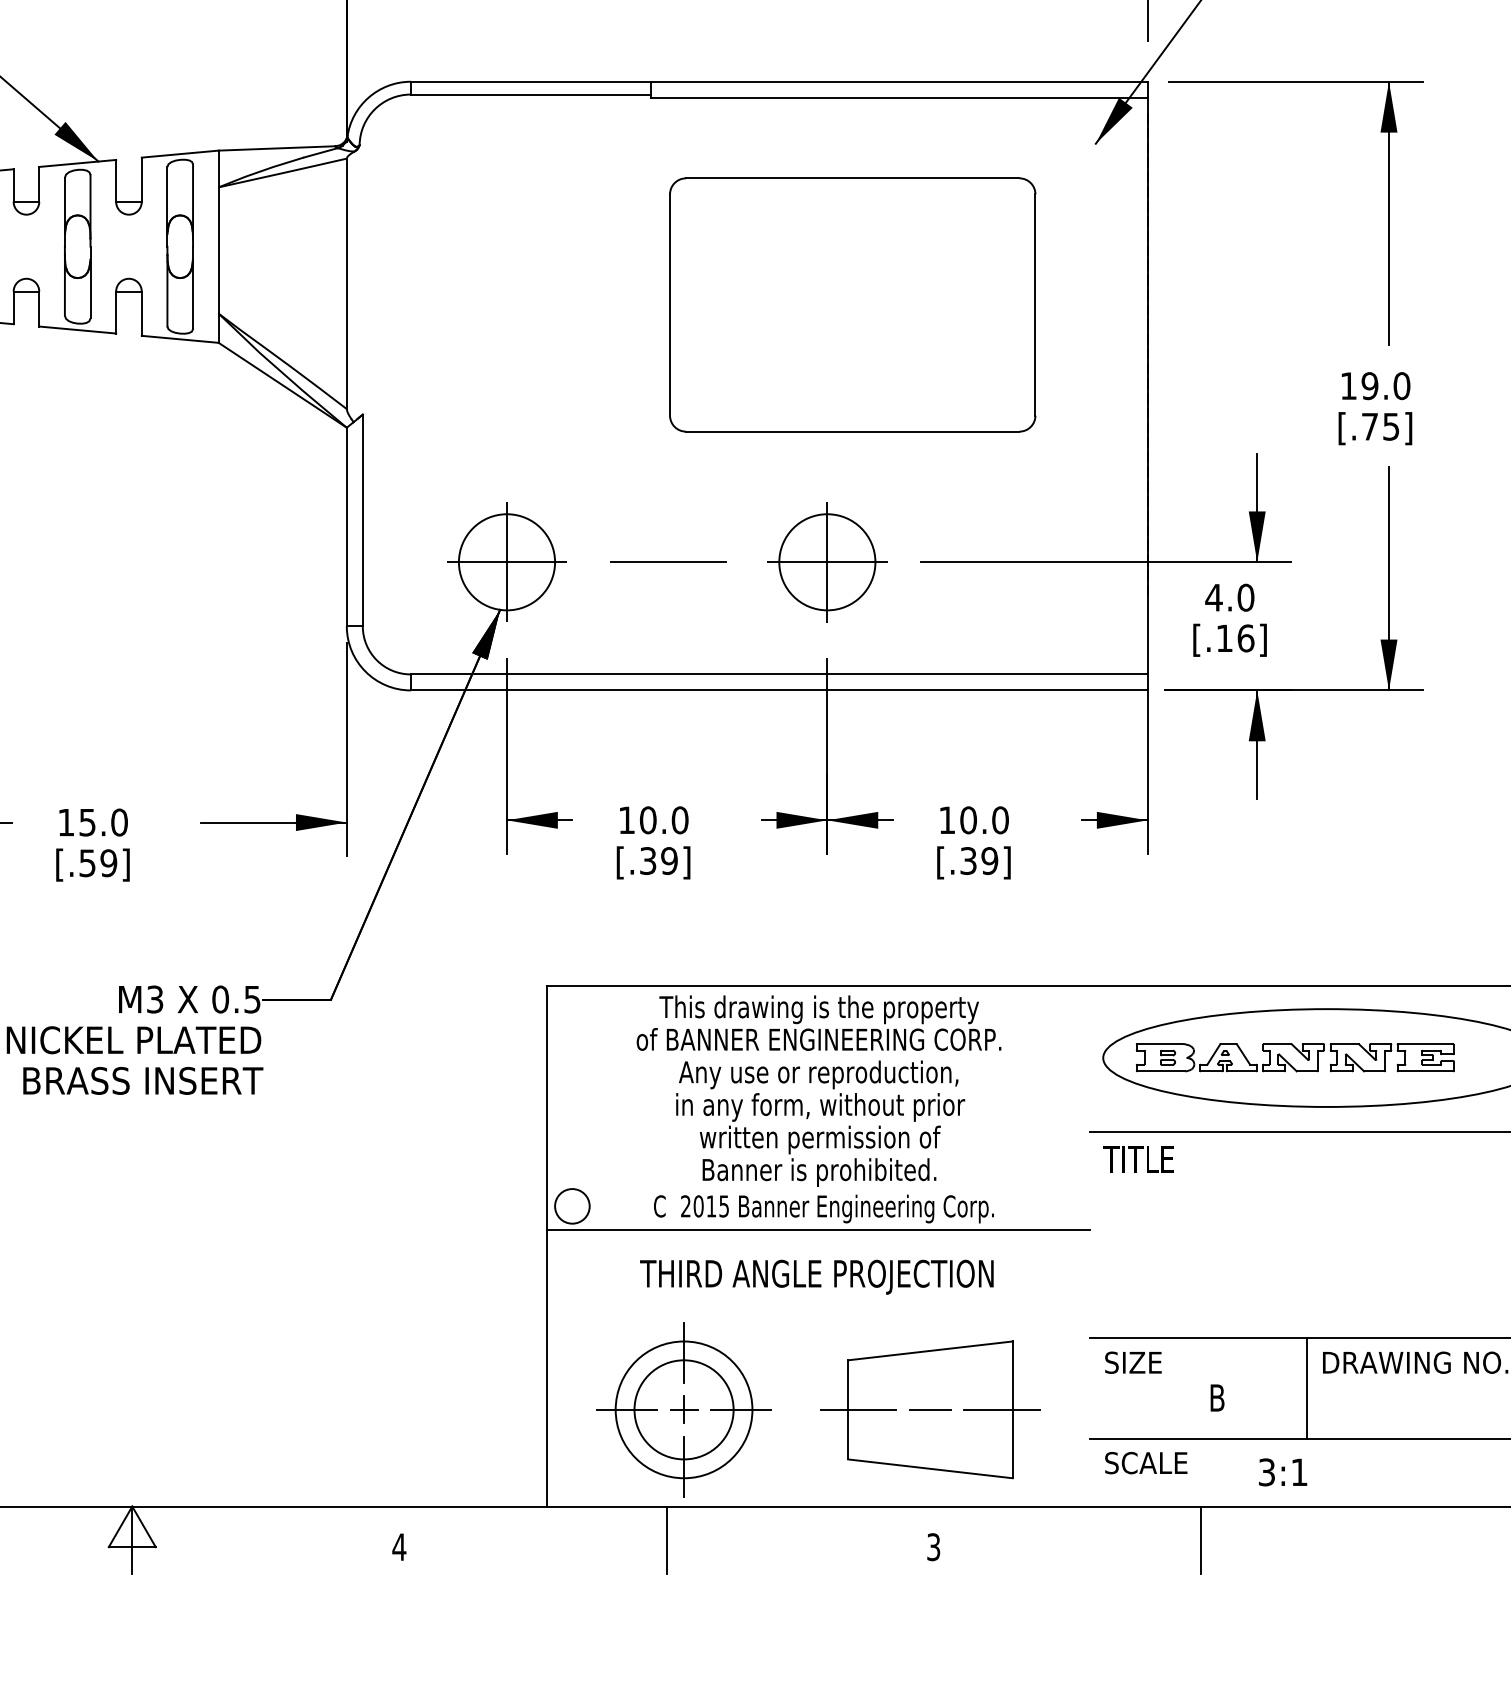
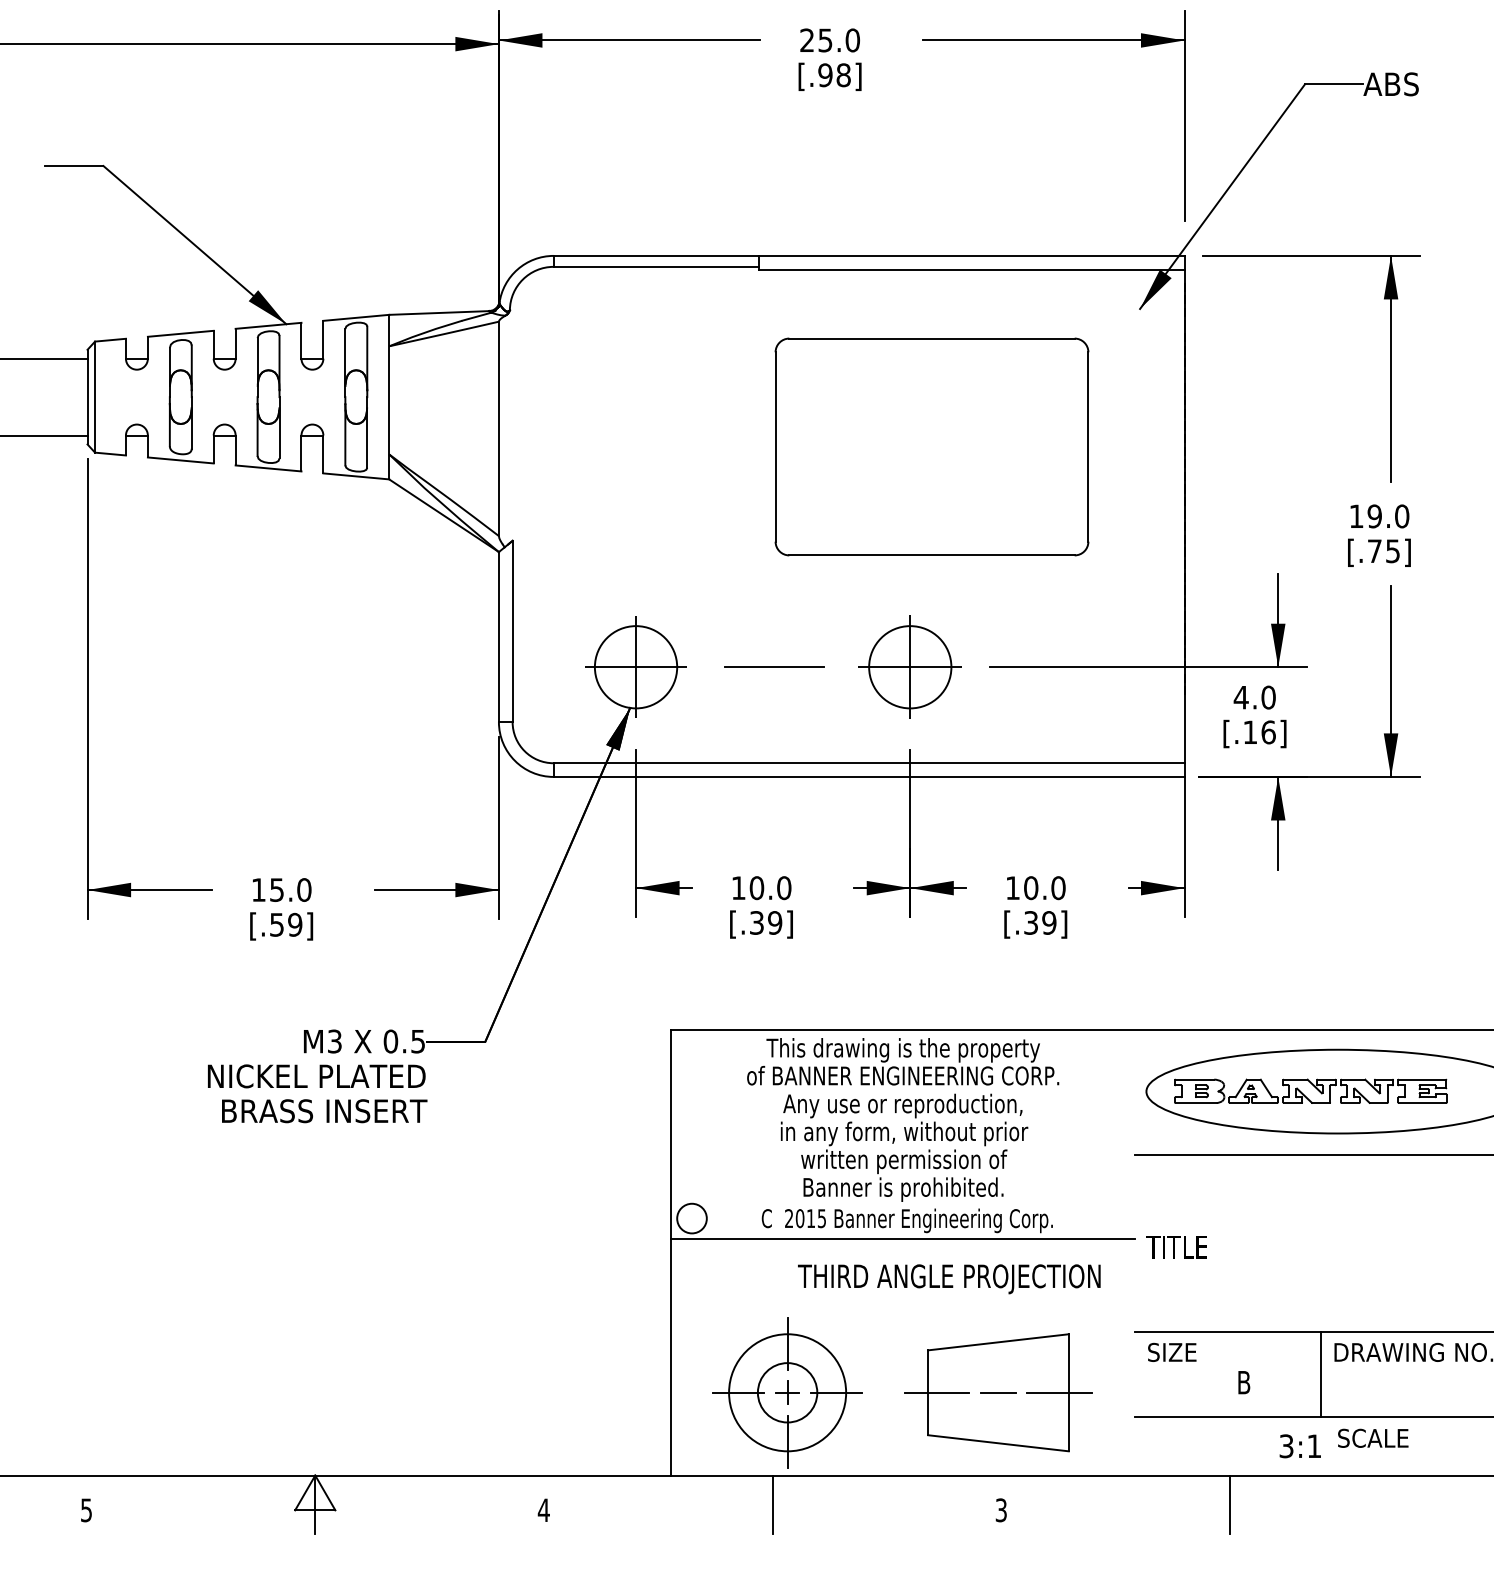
text: (1138, 1159) -> (1176, 1247), moved
text: (817, 1277) -> (949, 1279), moved
circle: (683, 1409) -> (787, 1392), size x0.7
text: (1146, 1462) -> (1373, 1437), moved

